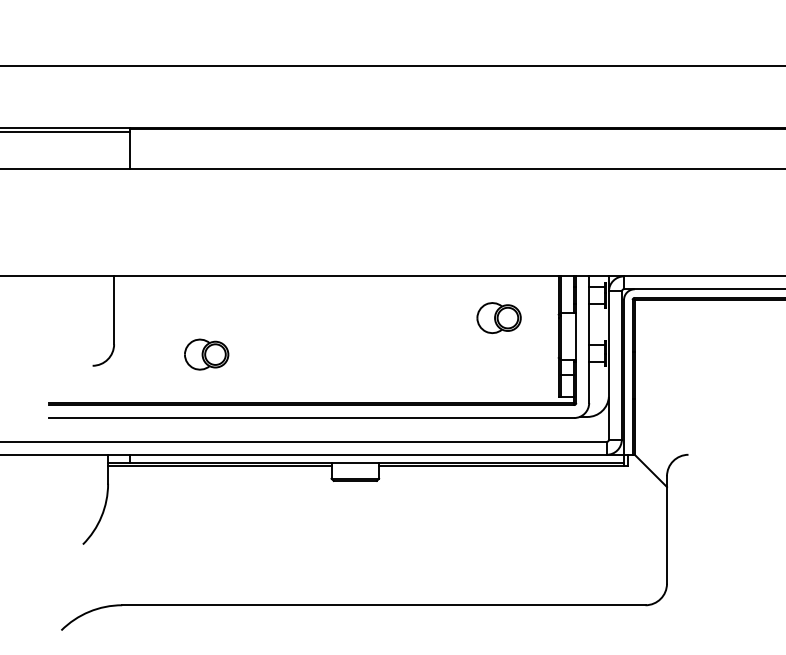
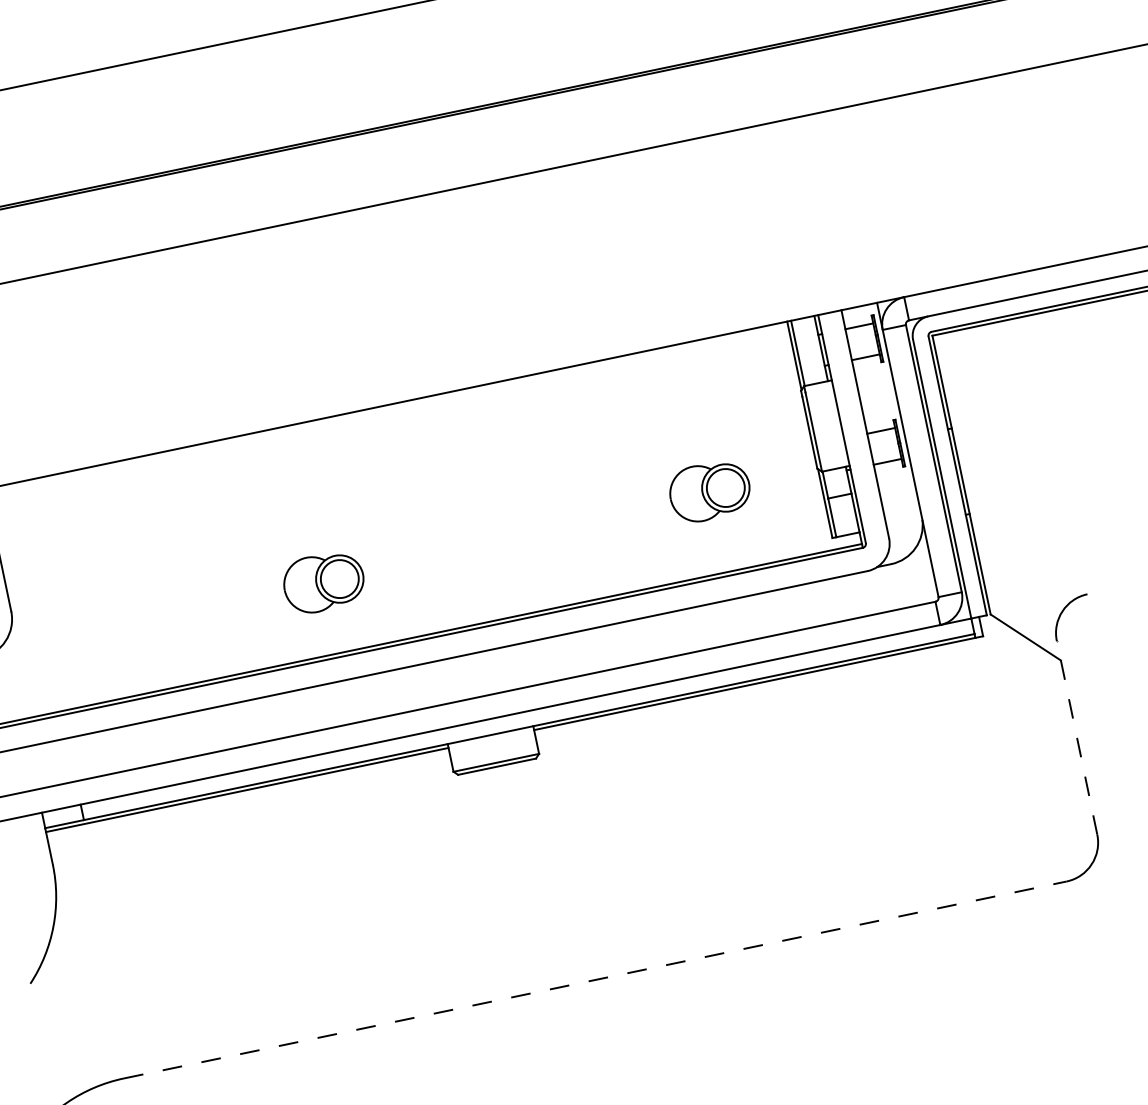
part: (498, 317) -> (708, 490), moved
part: (206, 354) -> (323, 582), moved
line: (667, 530) -> (1078, 738), solid -> dashed
line: (383, 605) -> (594, 980), solid -> dashed

